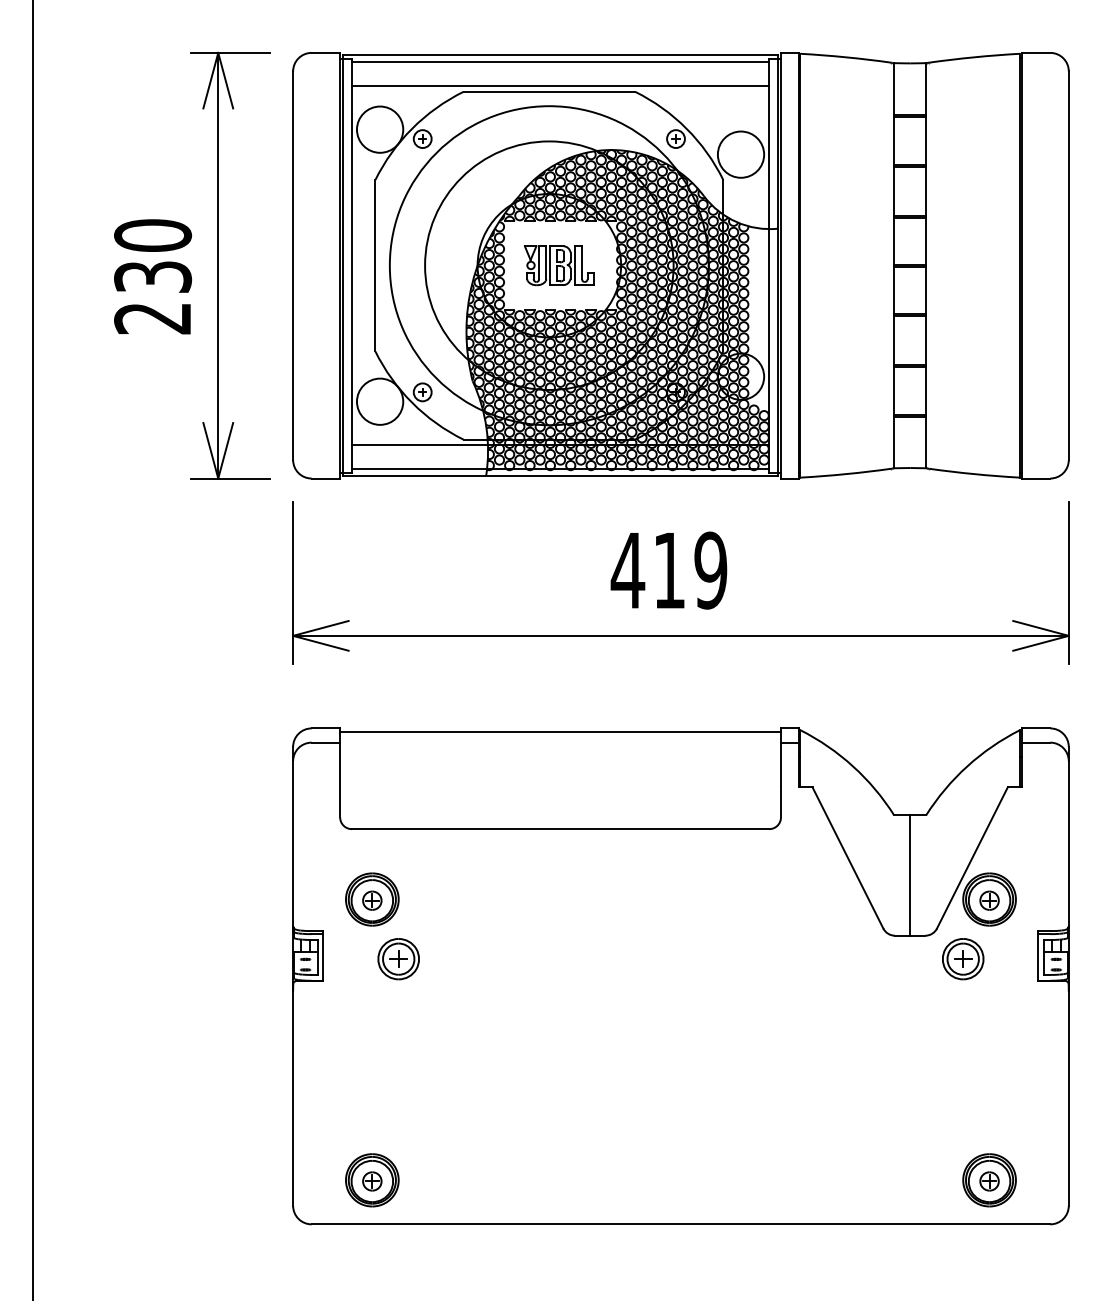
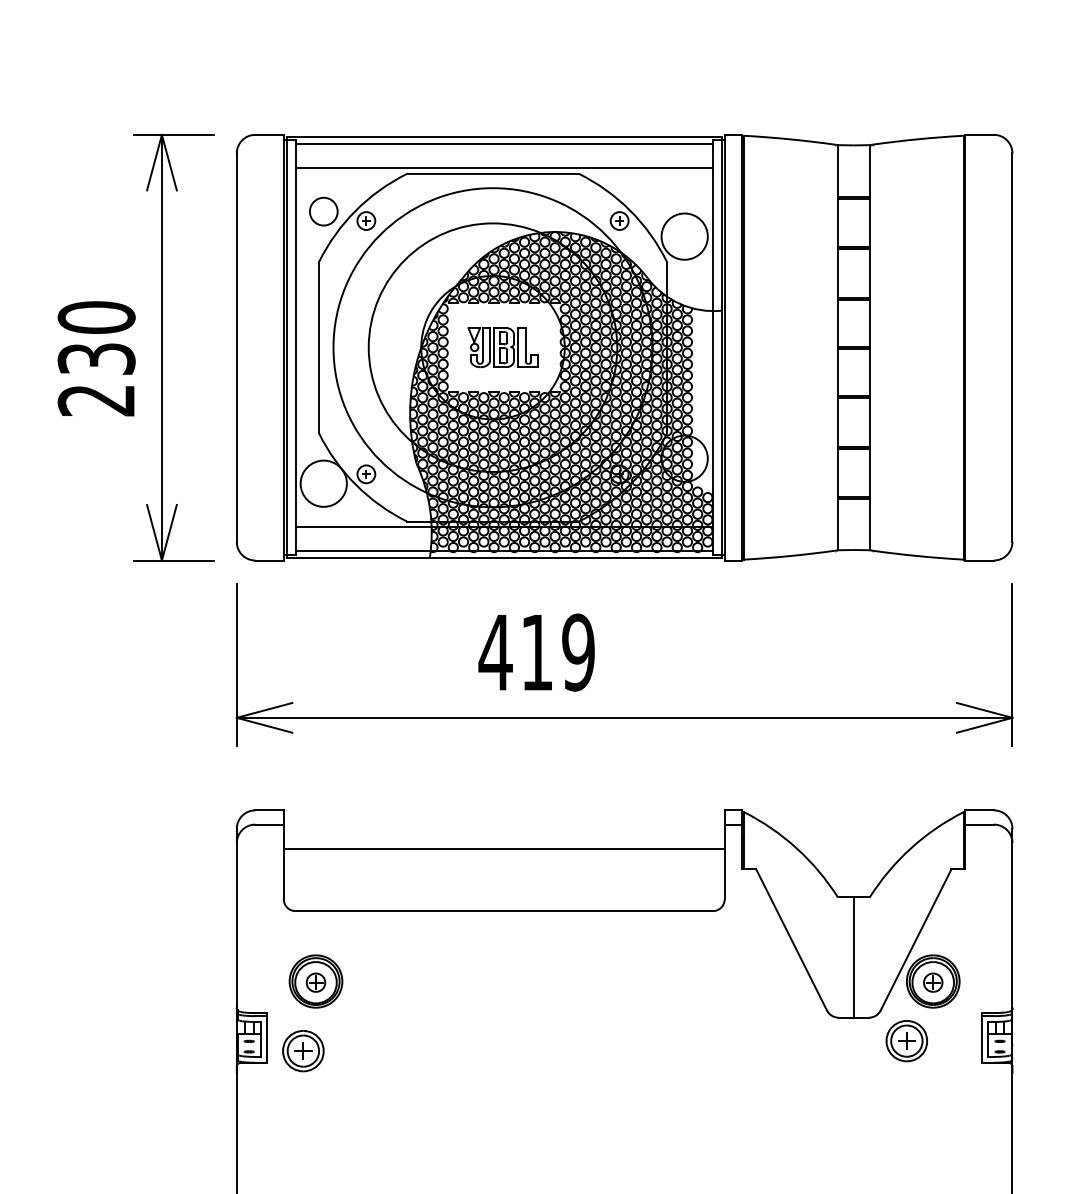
circle: (379, 129) -> (323, 211), size x0.6
text: (668, 570) -> (536, 652), moved
line: (560, 732) -> (504, 849), moved
part: (398, 959) -> (303, 1051), moved

